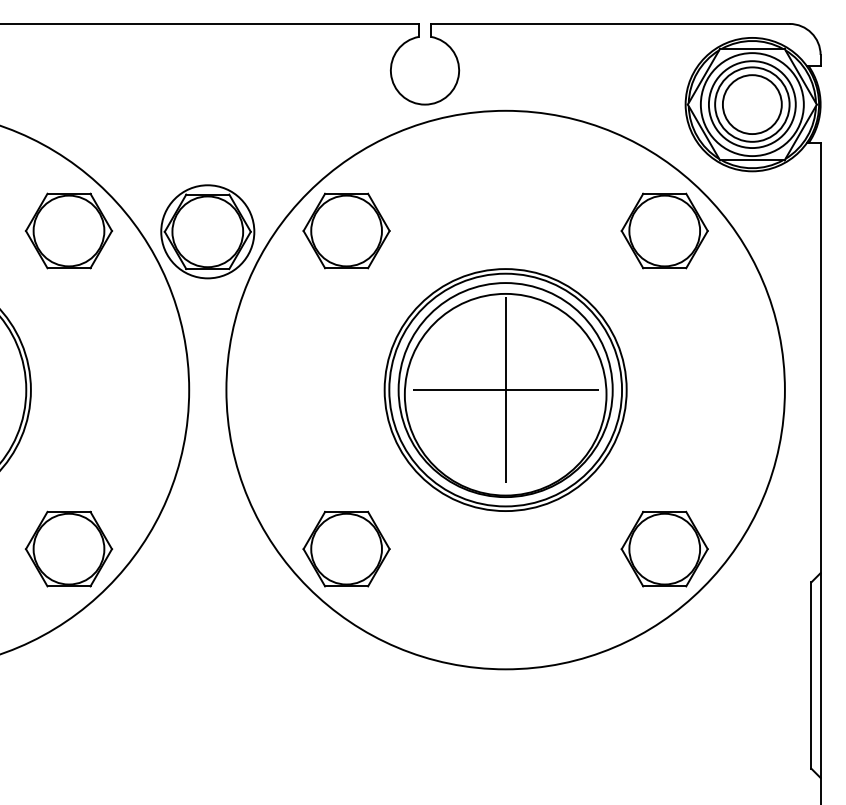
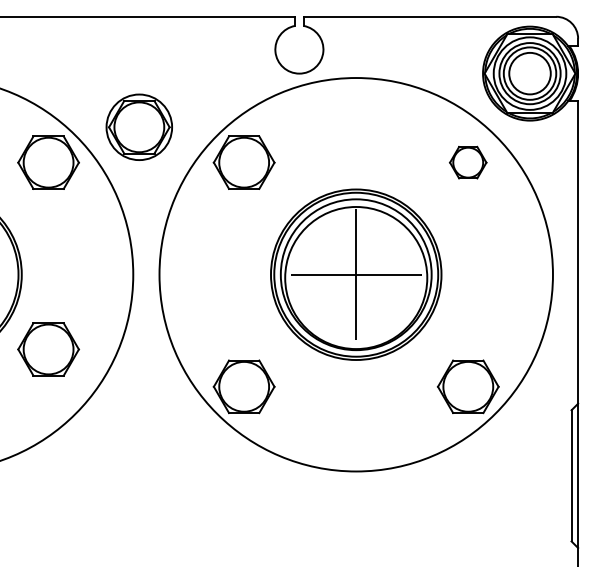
part: (664, 230) -> (468, 162), size x0.6
part: (207, 231) -> (139, 127), moved
part: (68, 548) -> (48, 349), moved

